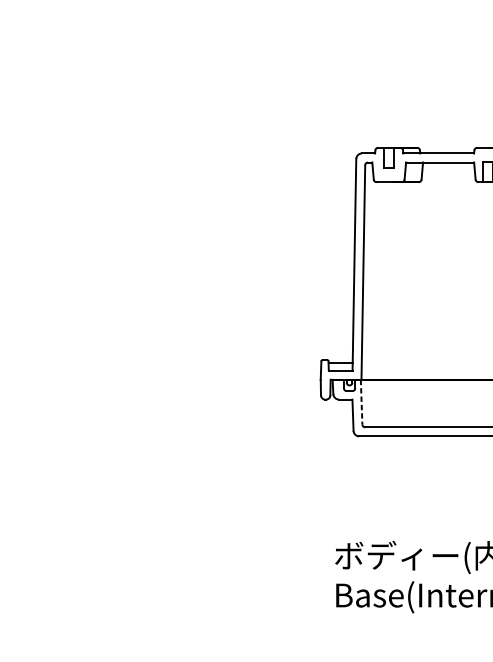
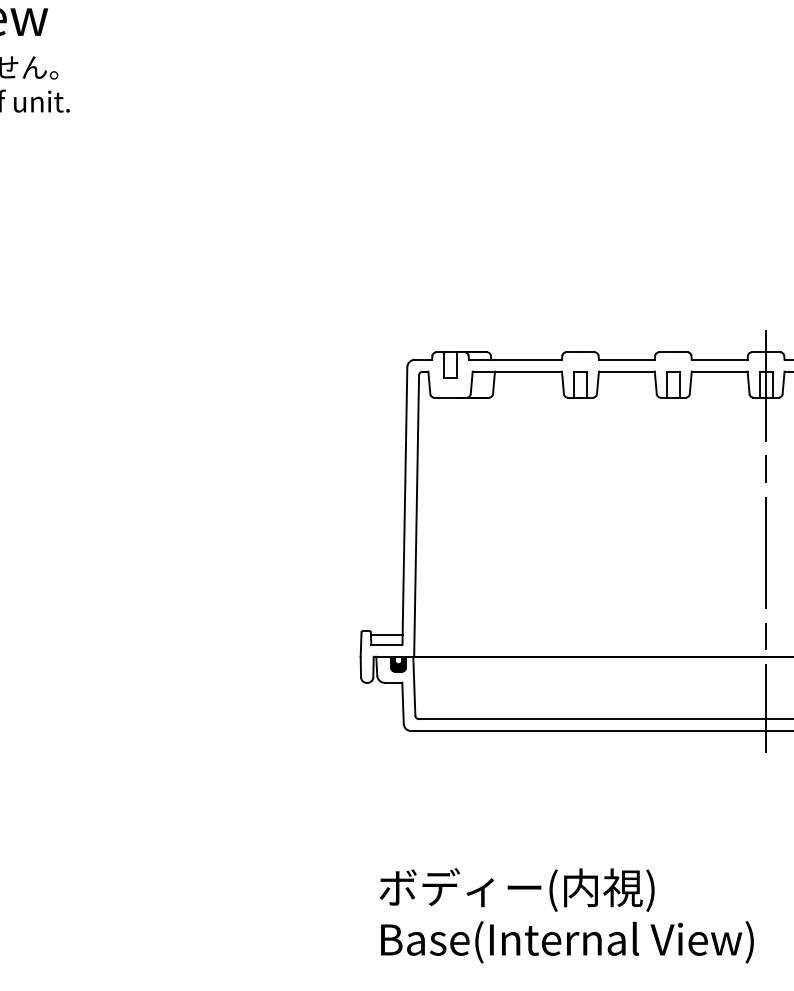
fill: (349, 384) -> (398, 663), added
line: (361, 402) -> (414, 686), dashed -> solid

